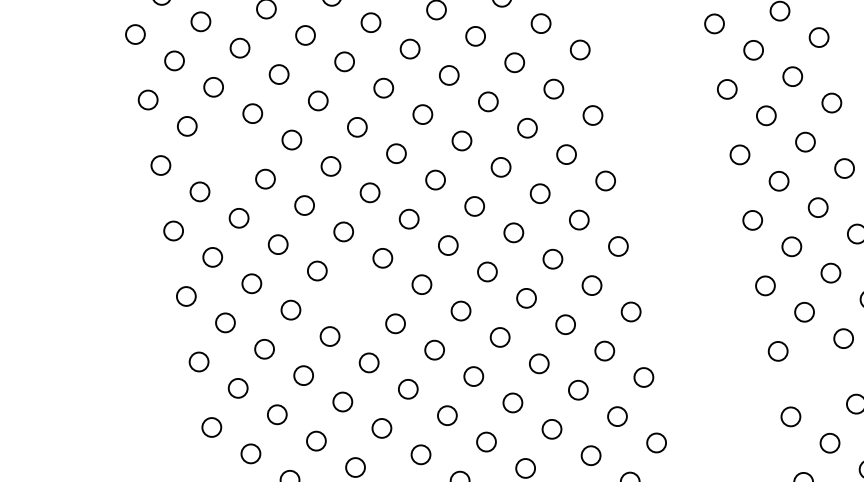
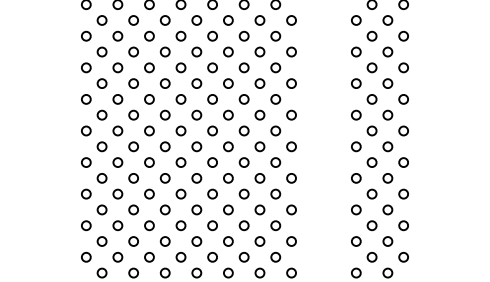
circle: (225, 152) -> (117, 67), added
circle: (354, 297) -> (164, 146), added
circle: (815, 377) -> (371, 225), added

